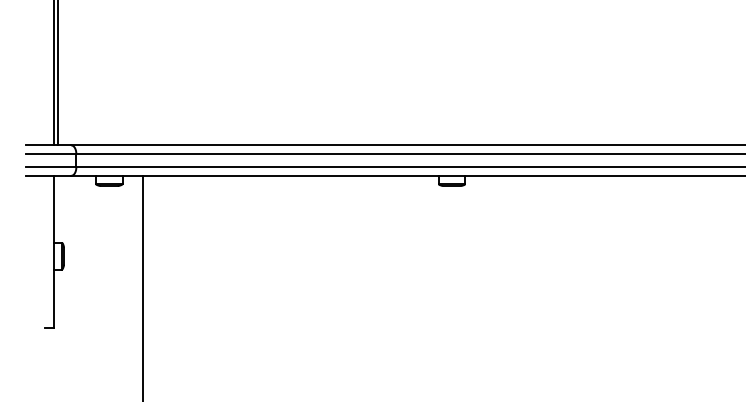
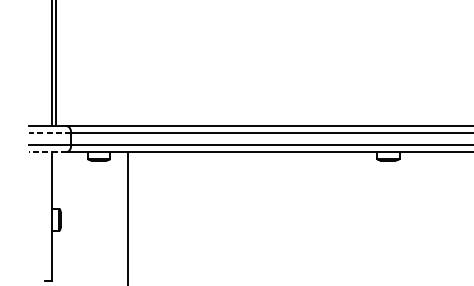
line: (50, 153) -> (49, 133), solid -> dashed
line: (48, 175) -> (47, 151), solid -> dashed

